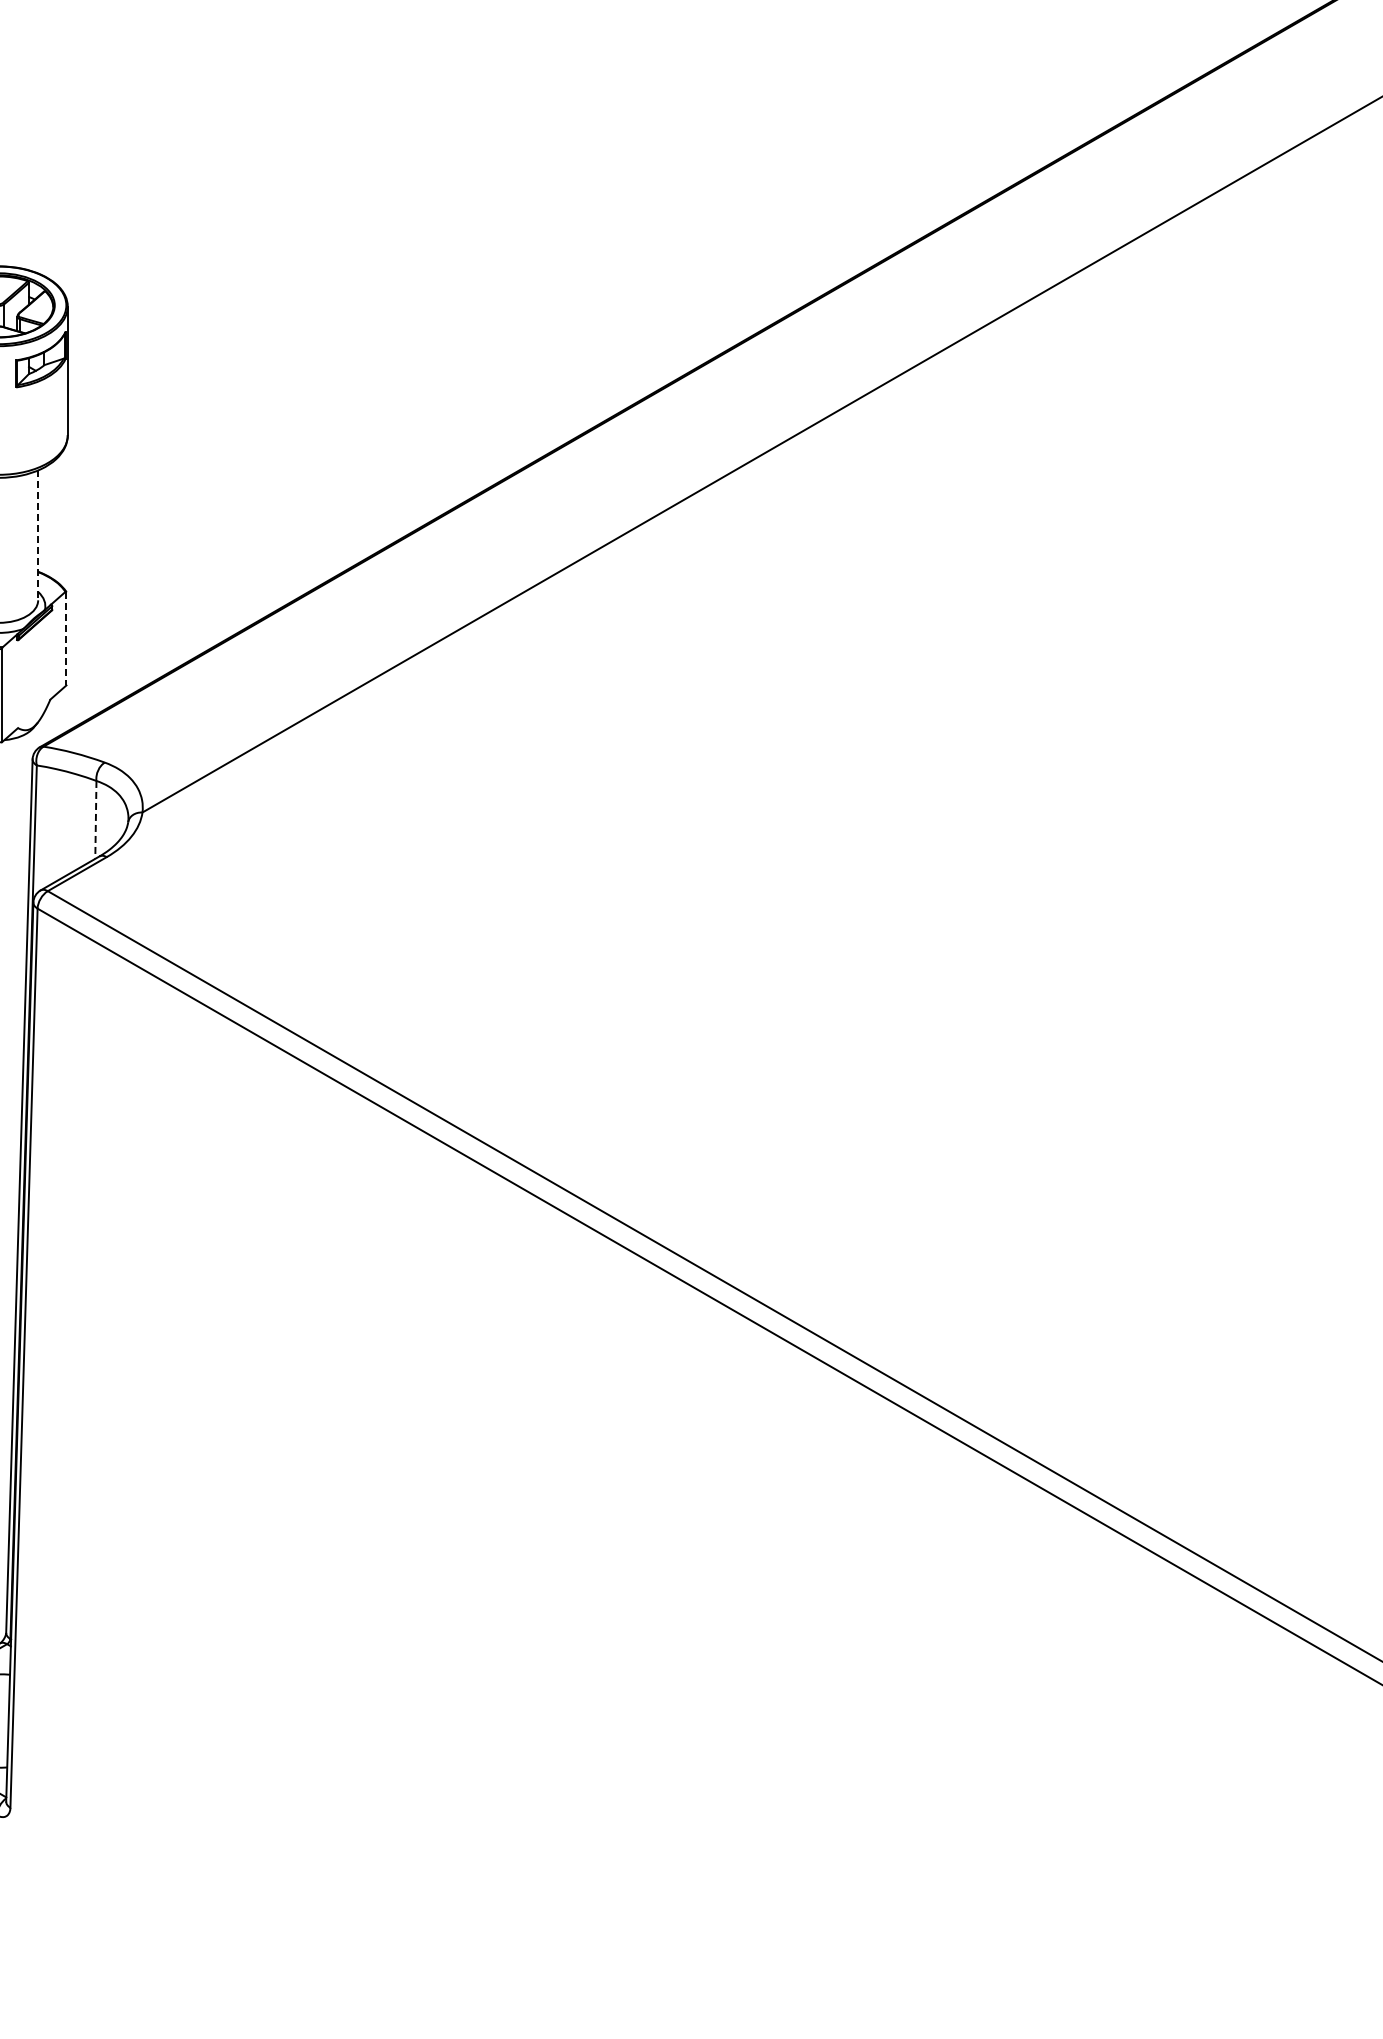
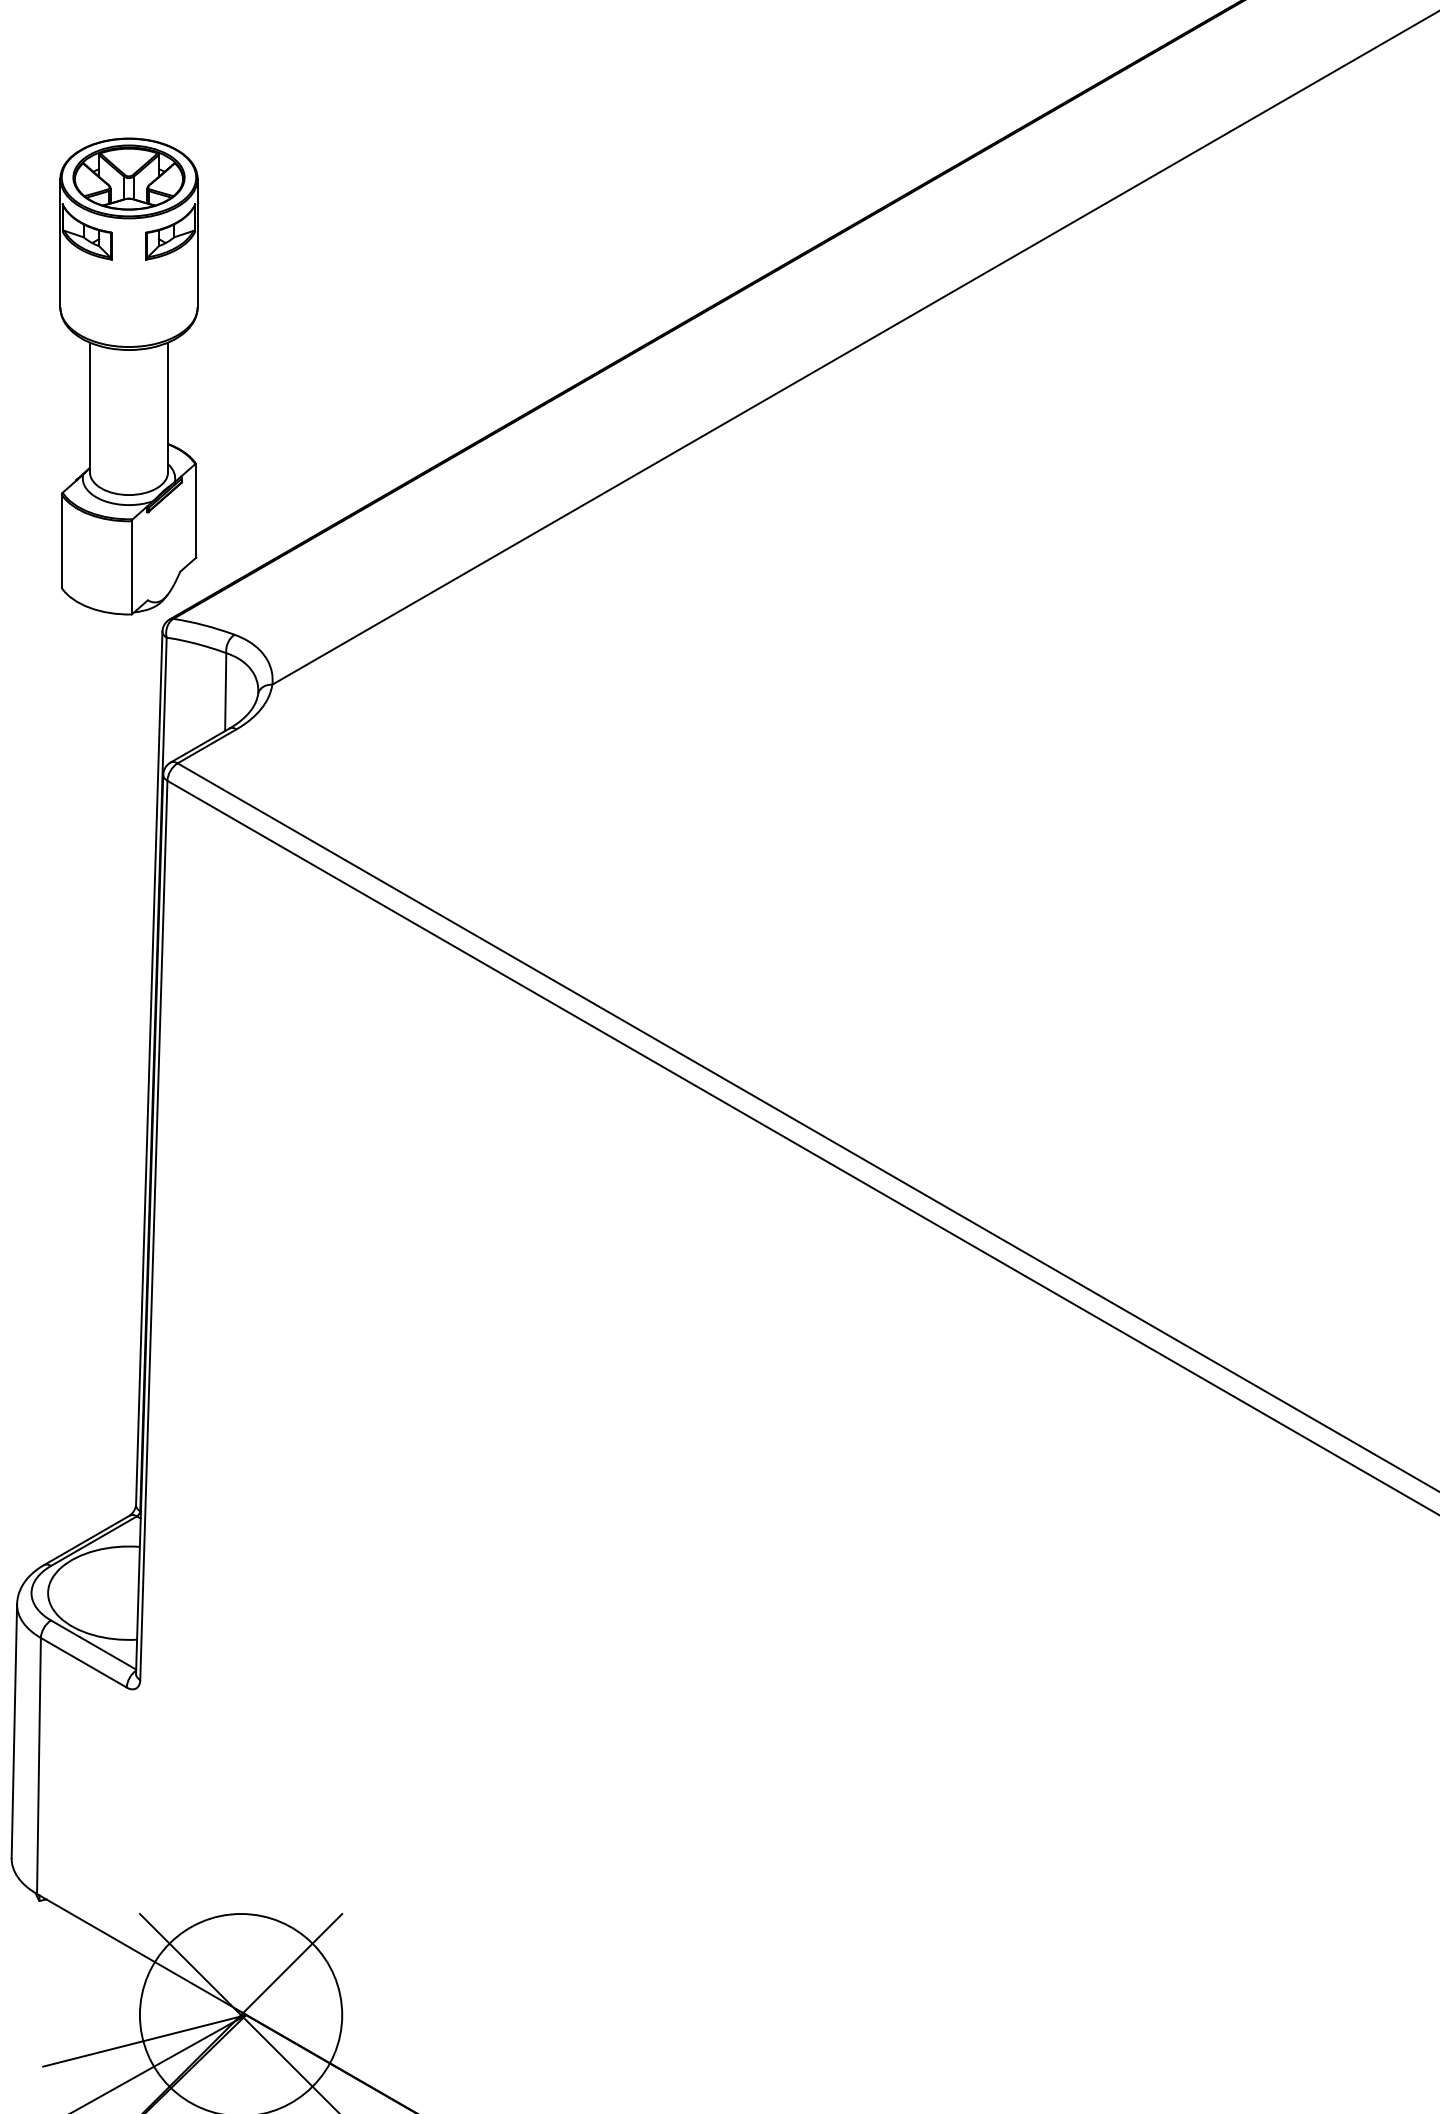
line: (38, 535) -> (168, 407), dashed -> solid
line: (66, 639) -> (196, 511), dashed -> solid
line: (95, 820) -> (225, 692), dashed -> solid

